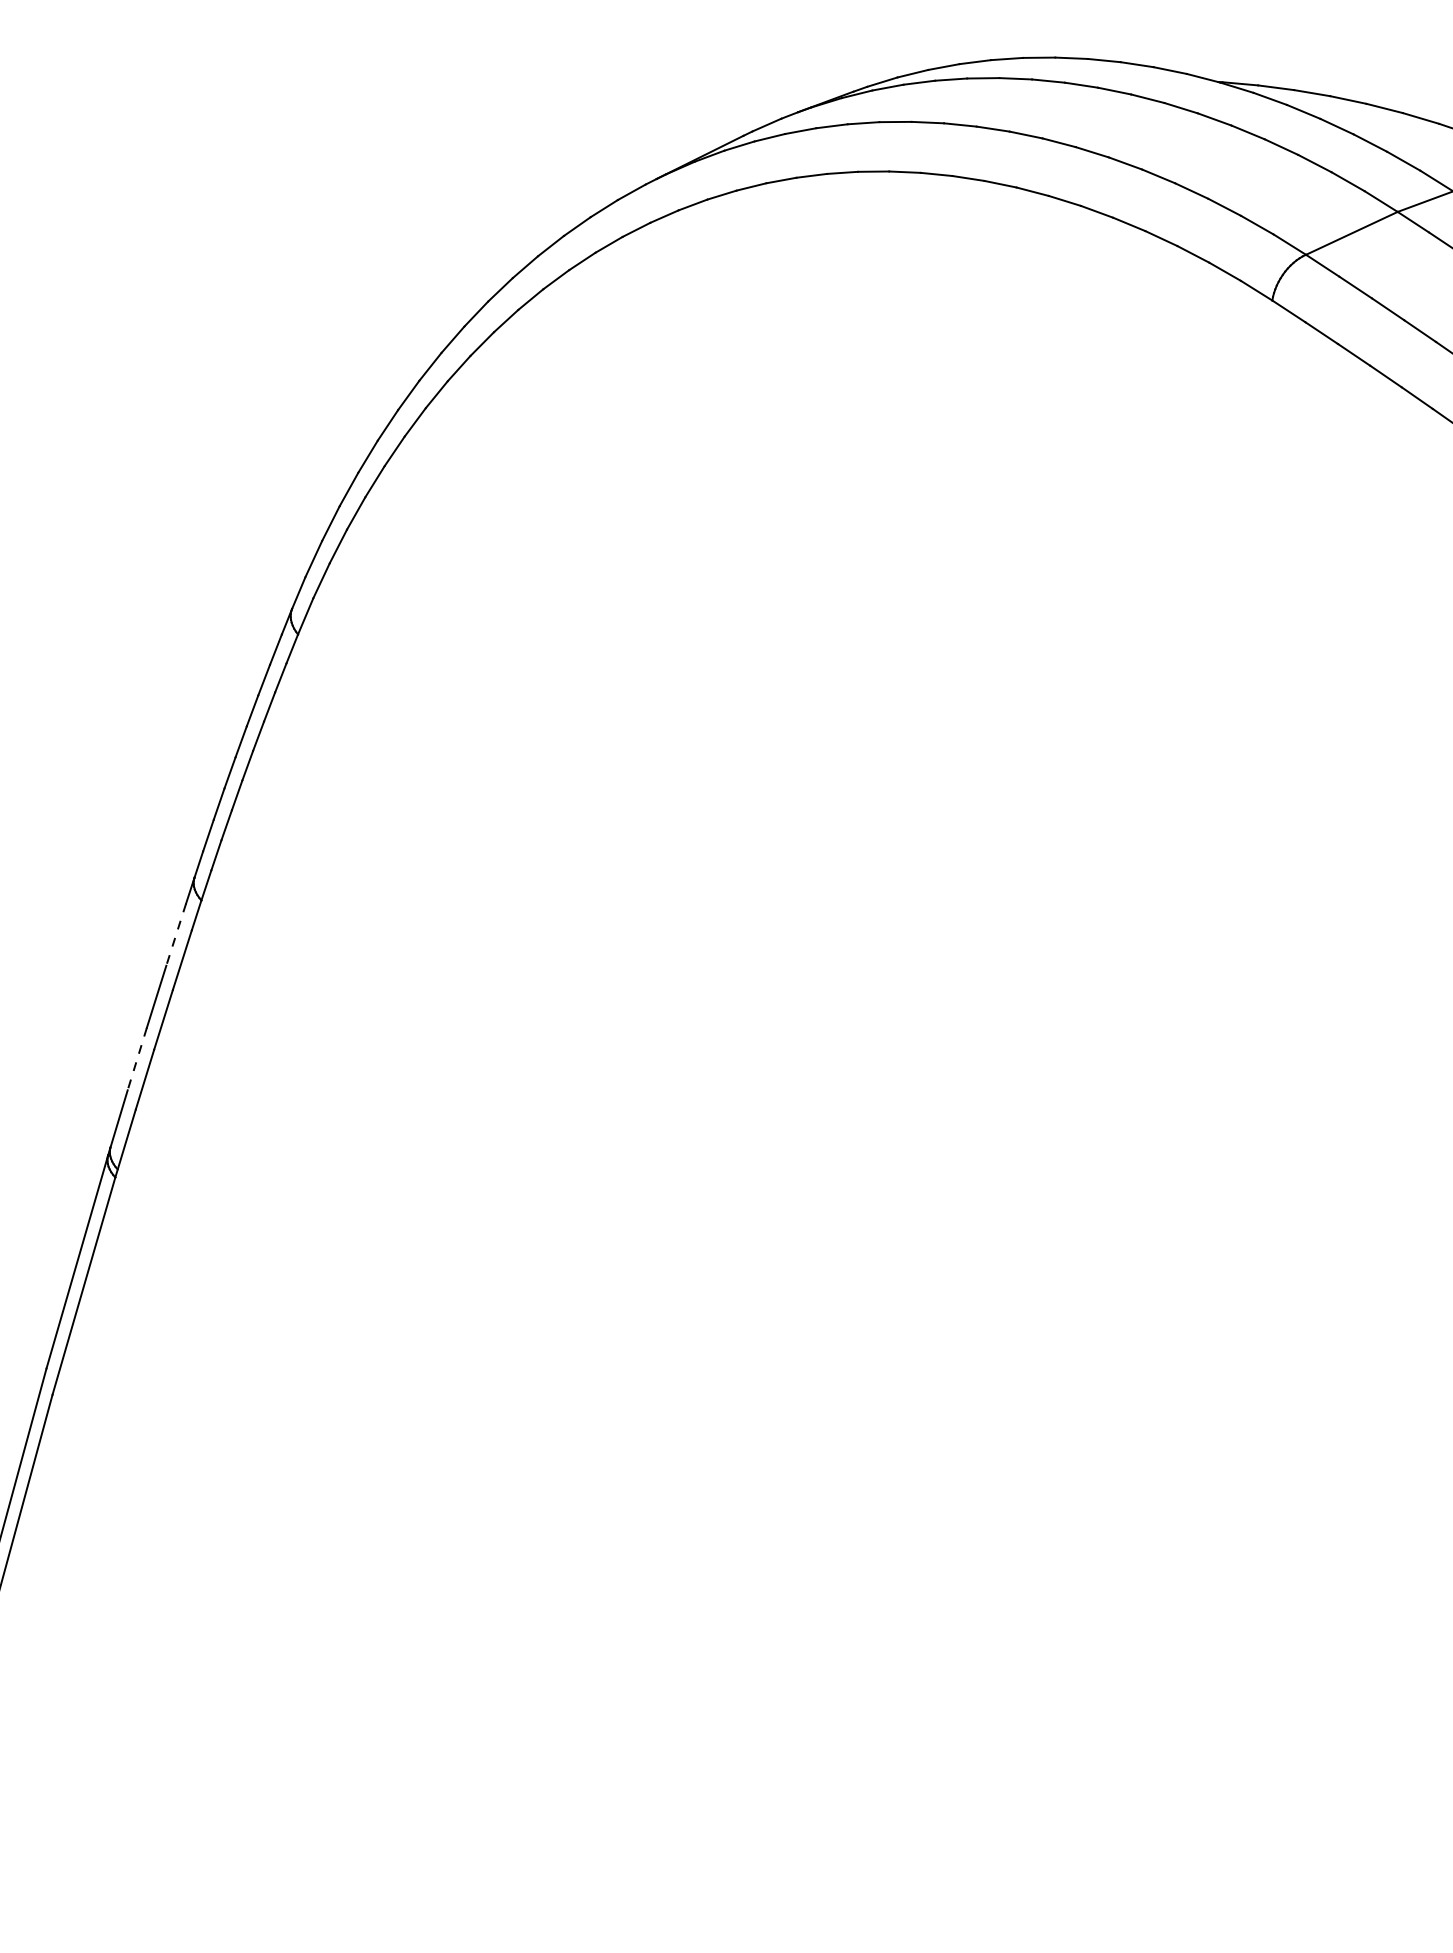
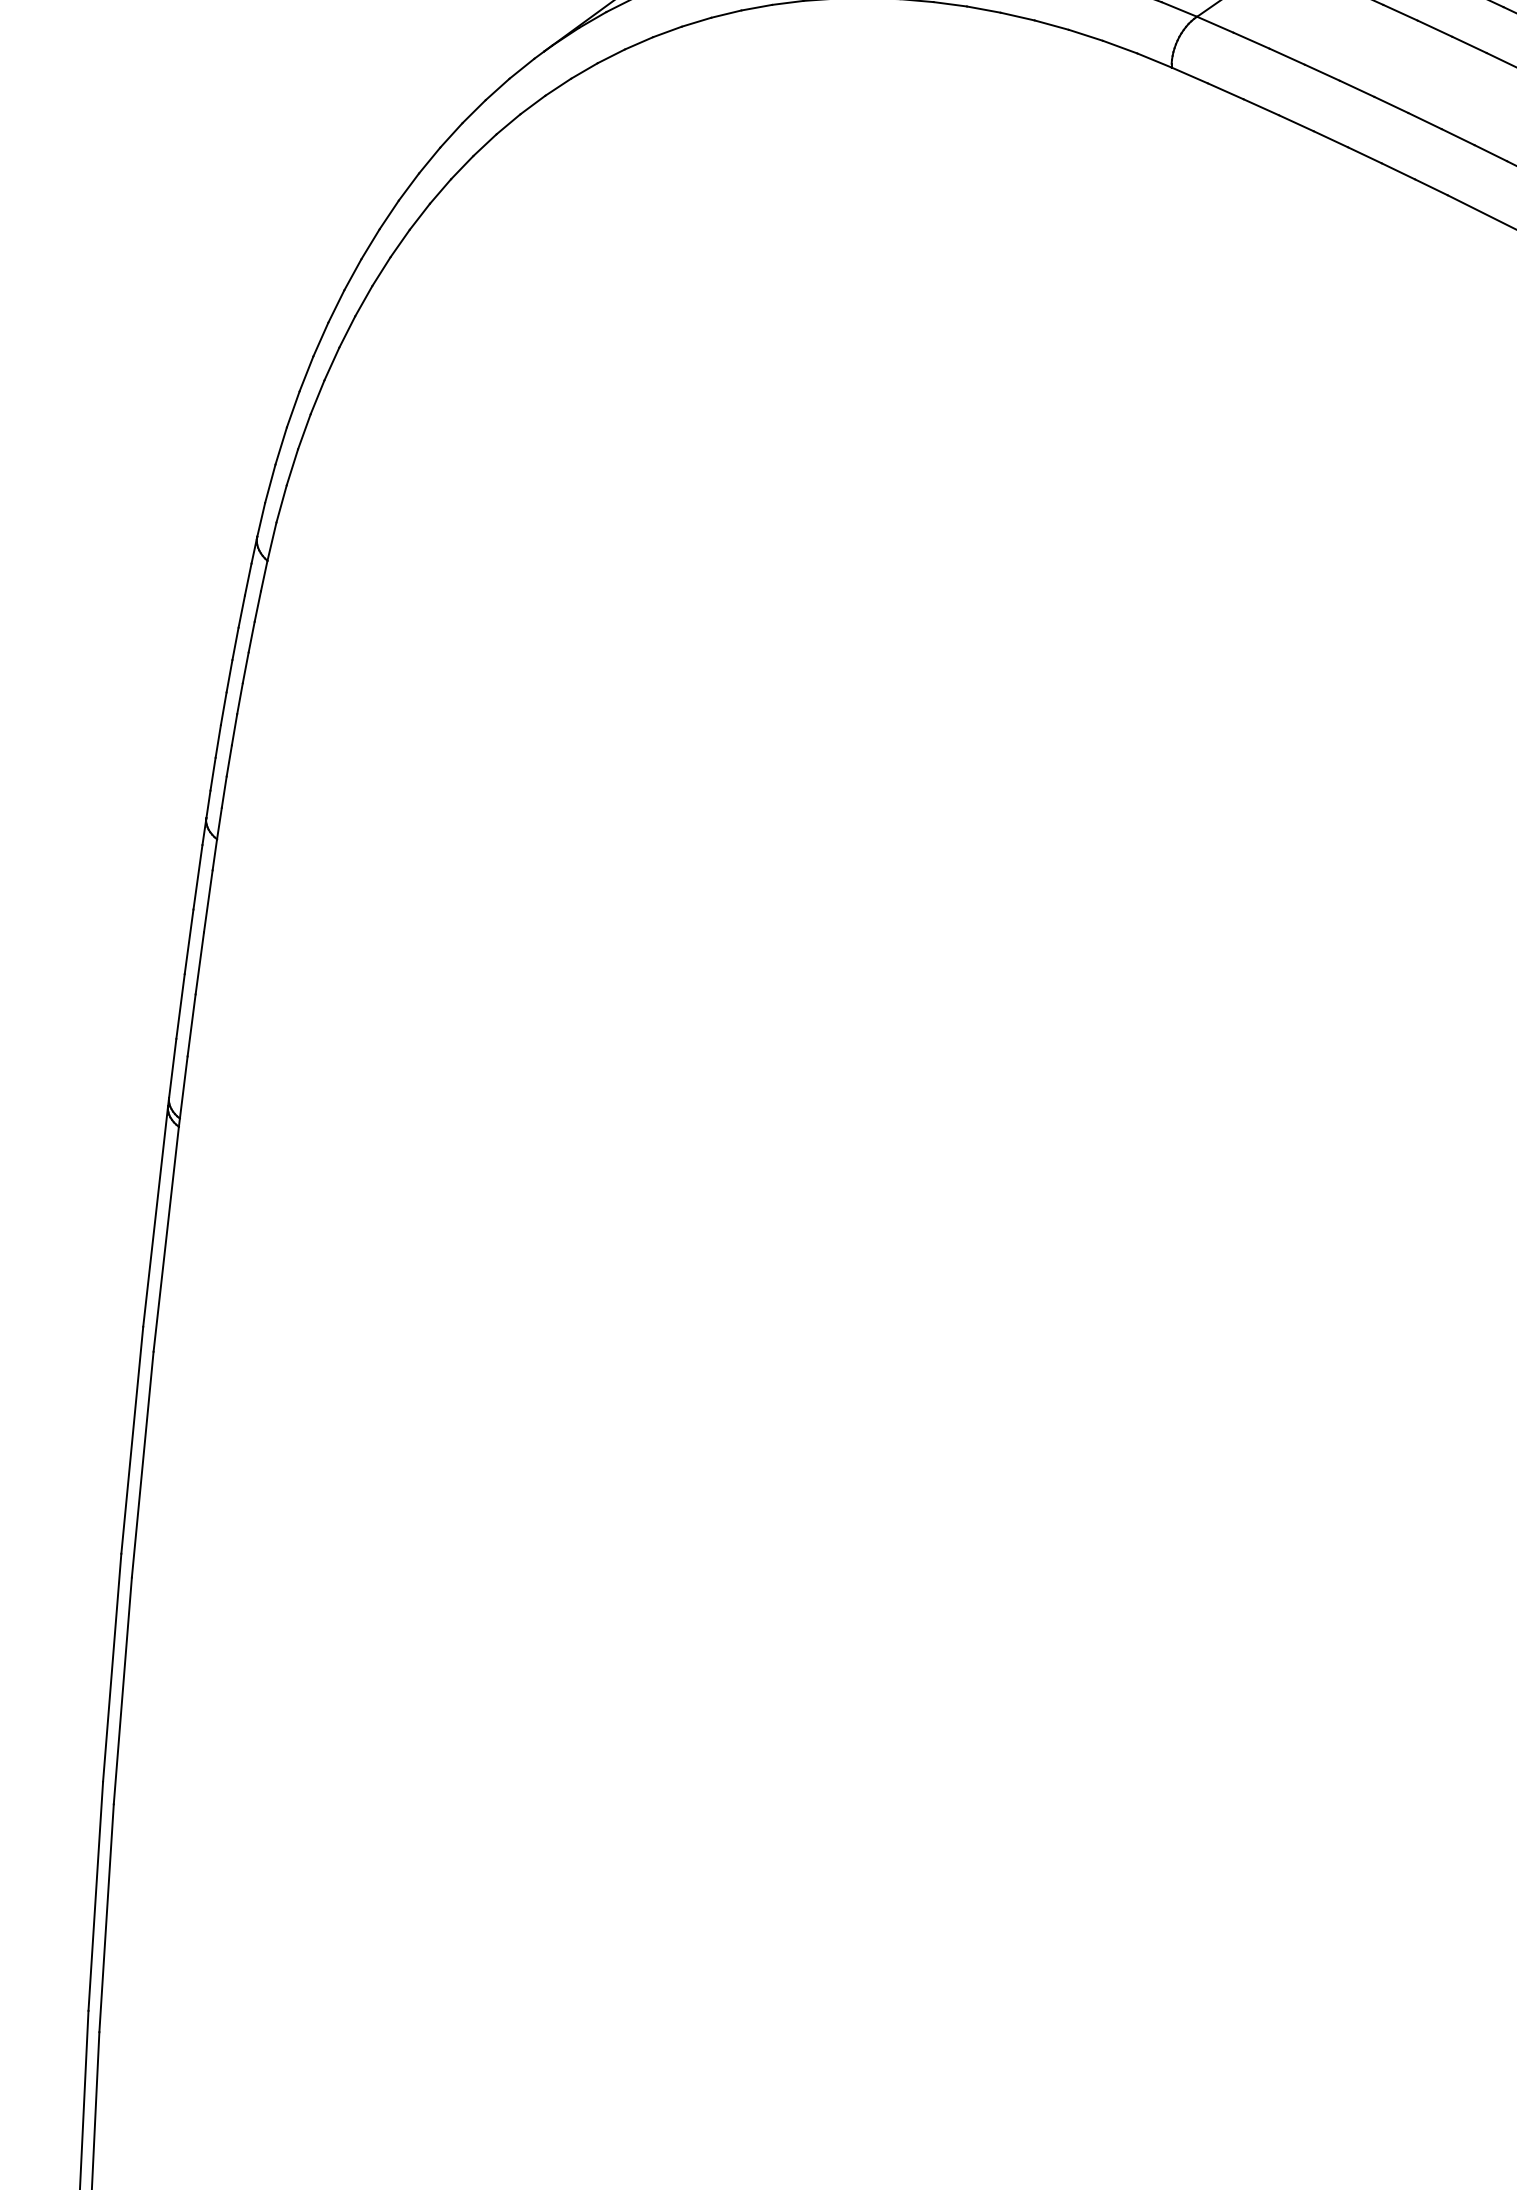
line: (175, 934) -> (197, 877), dashed -> solid
line: (137, 1059) -> (180, 1006), dashed -> solid

